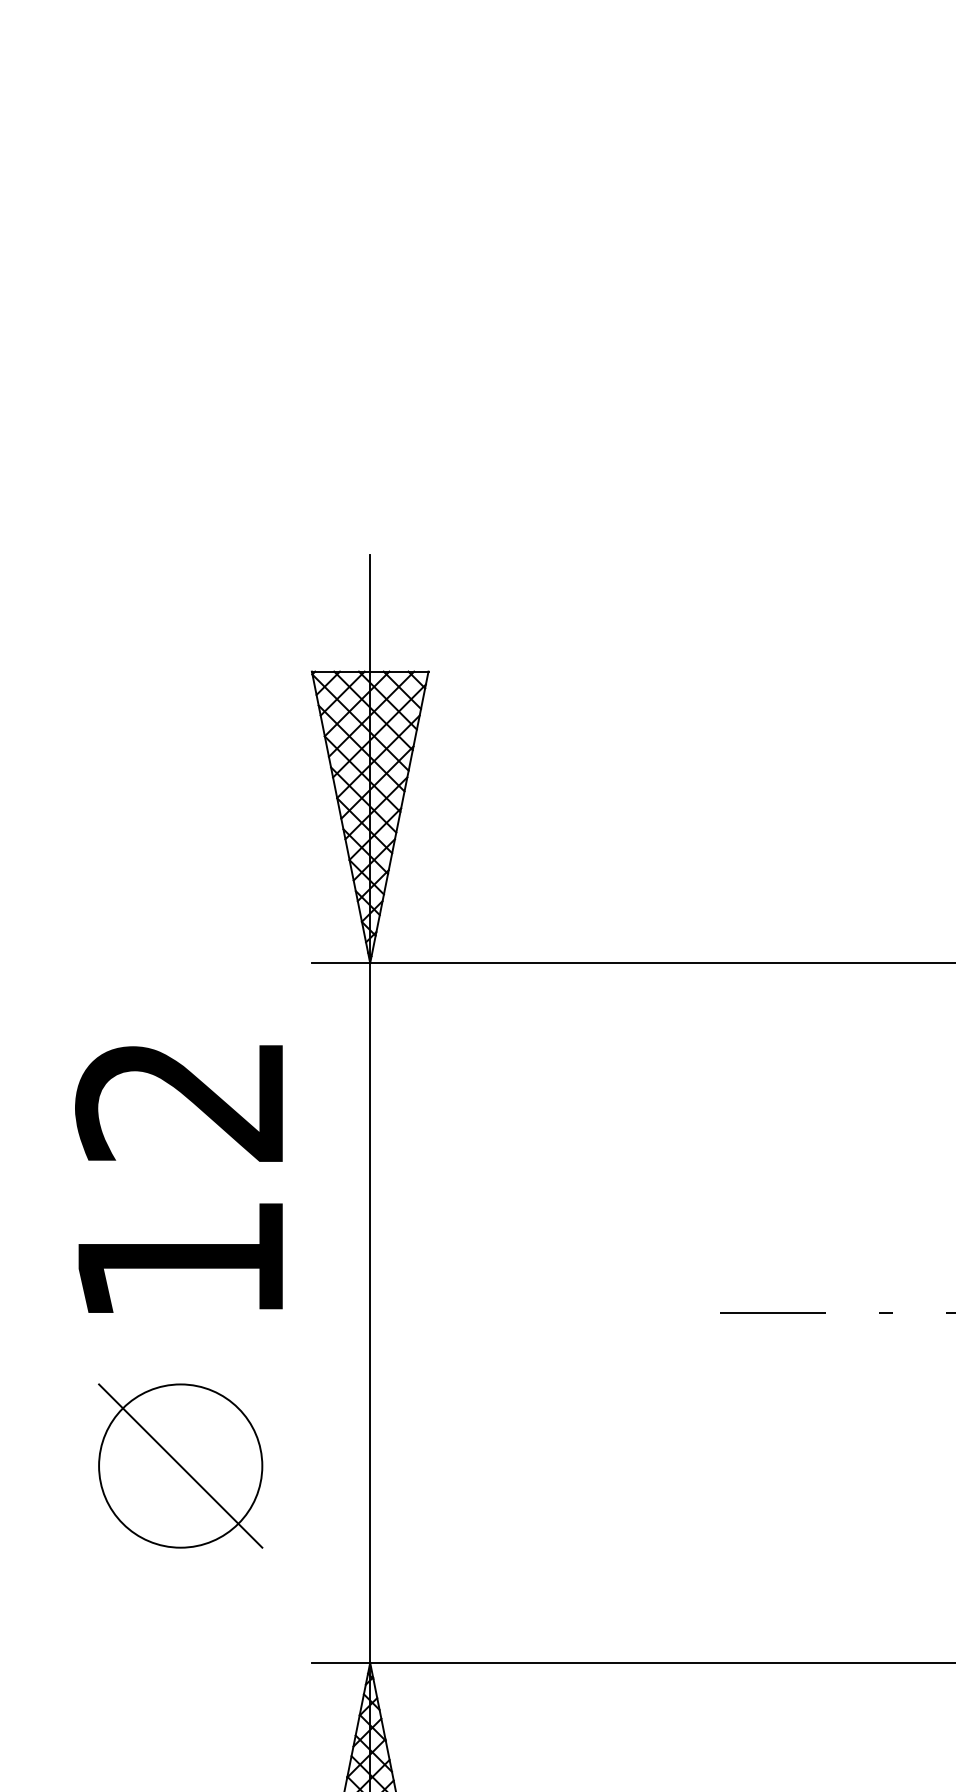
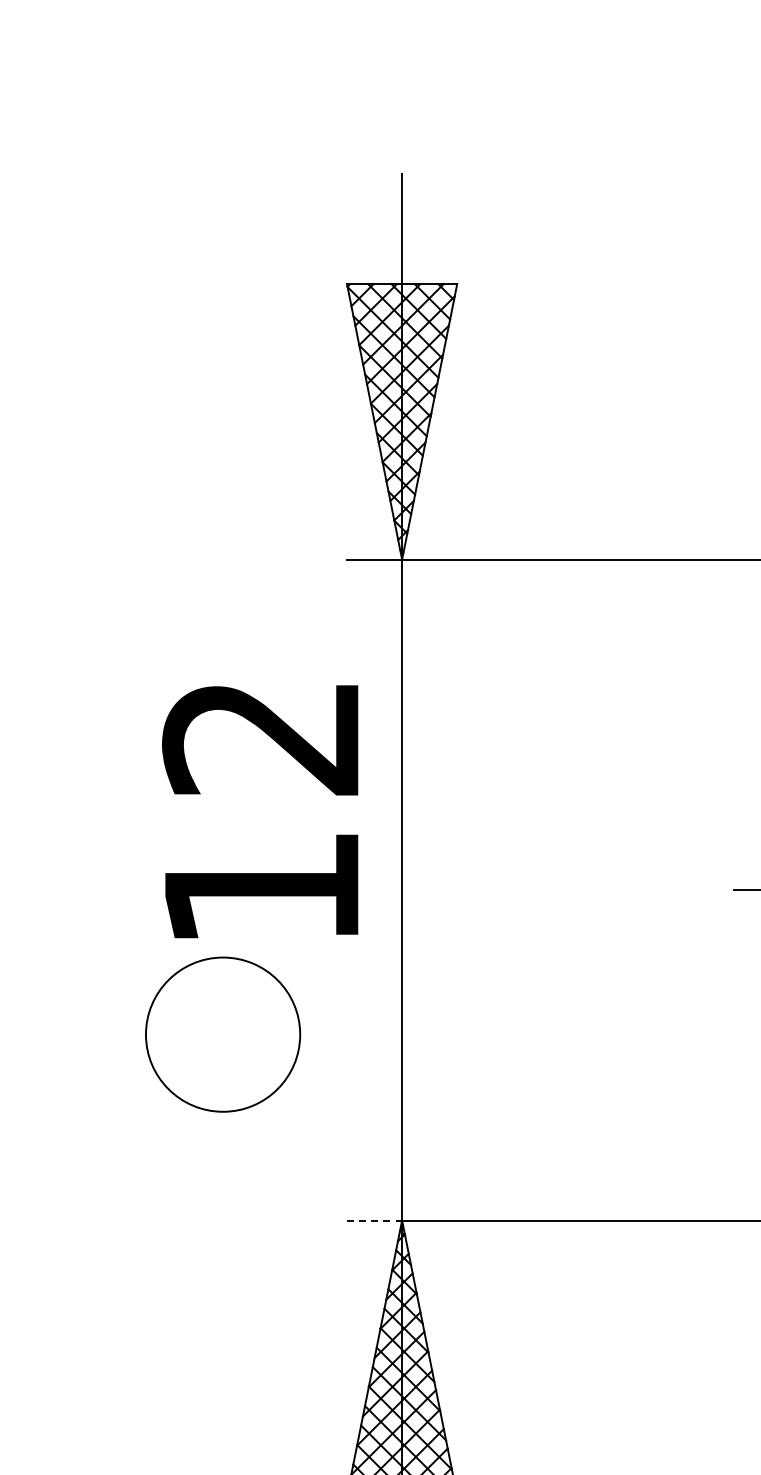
text: (178, 1178) -> (259, 811), moved
line: (180, 1465) -> (222, 1034), removed
line: (340, 1662) -> (374, 1220), solid -> dashed

